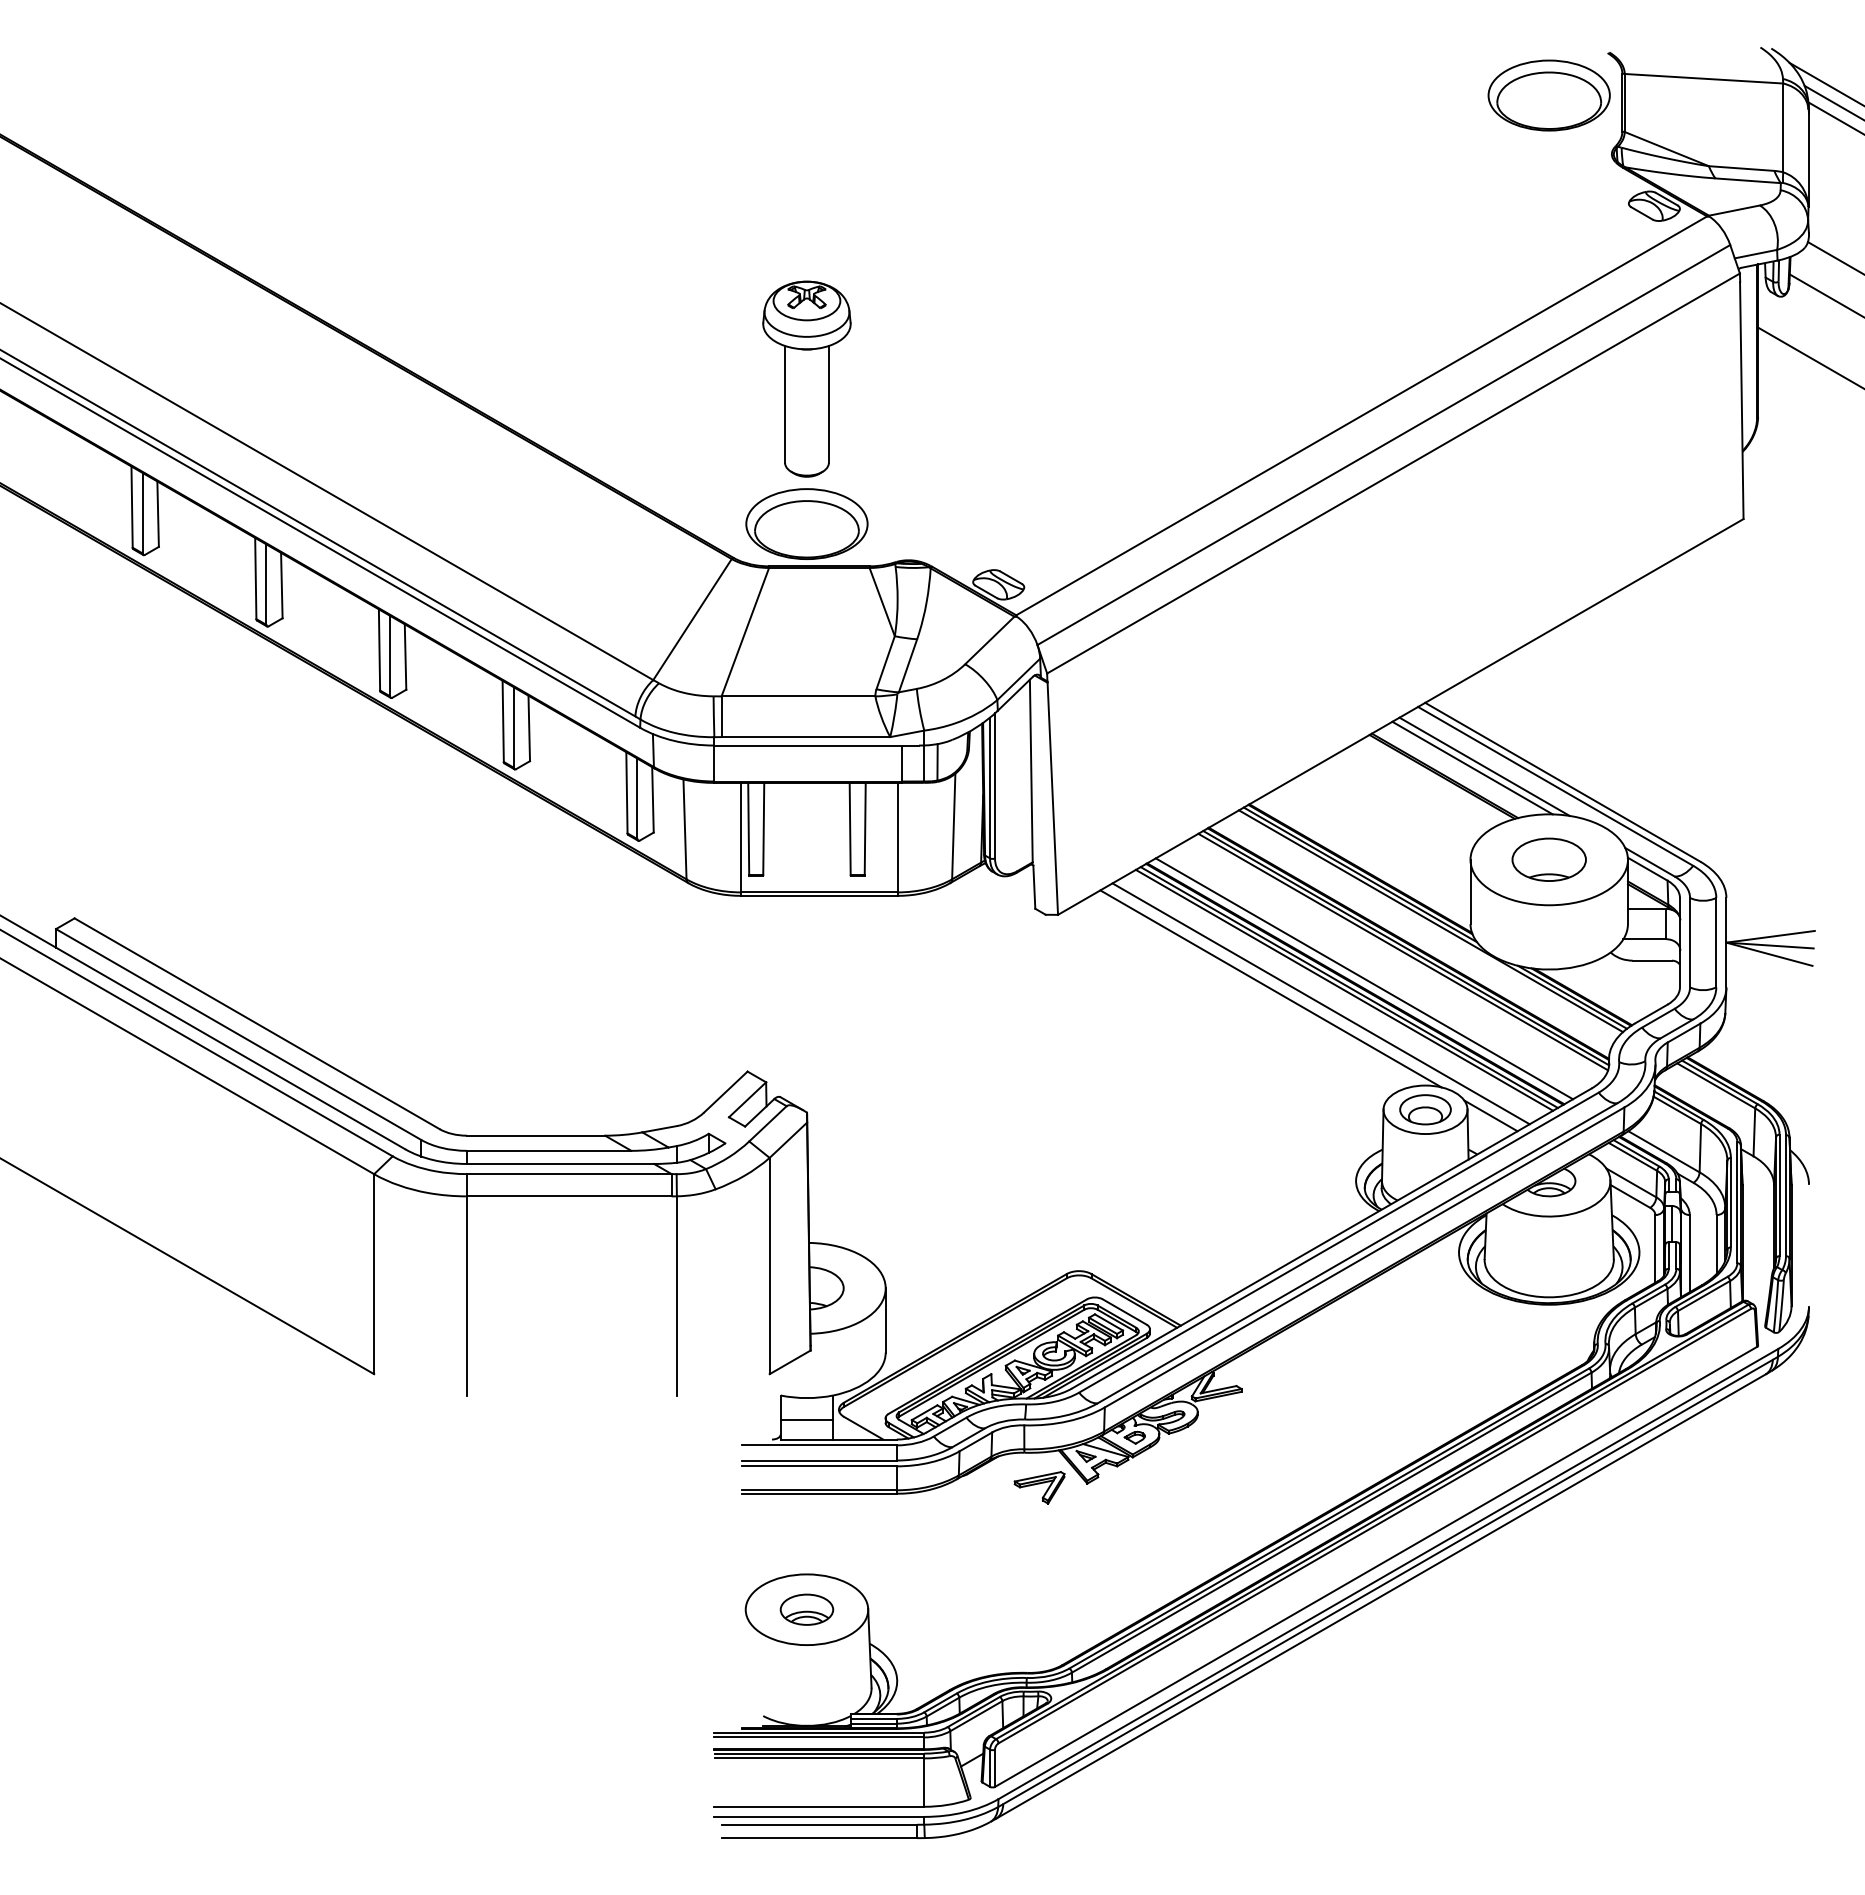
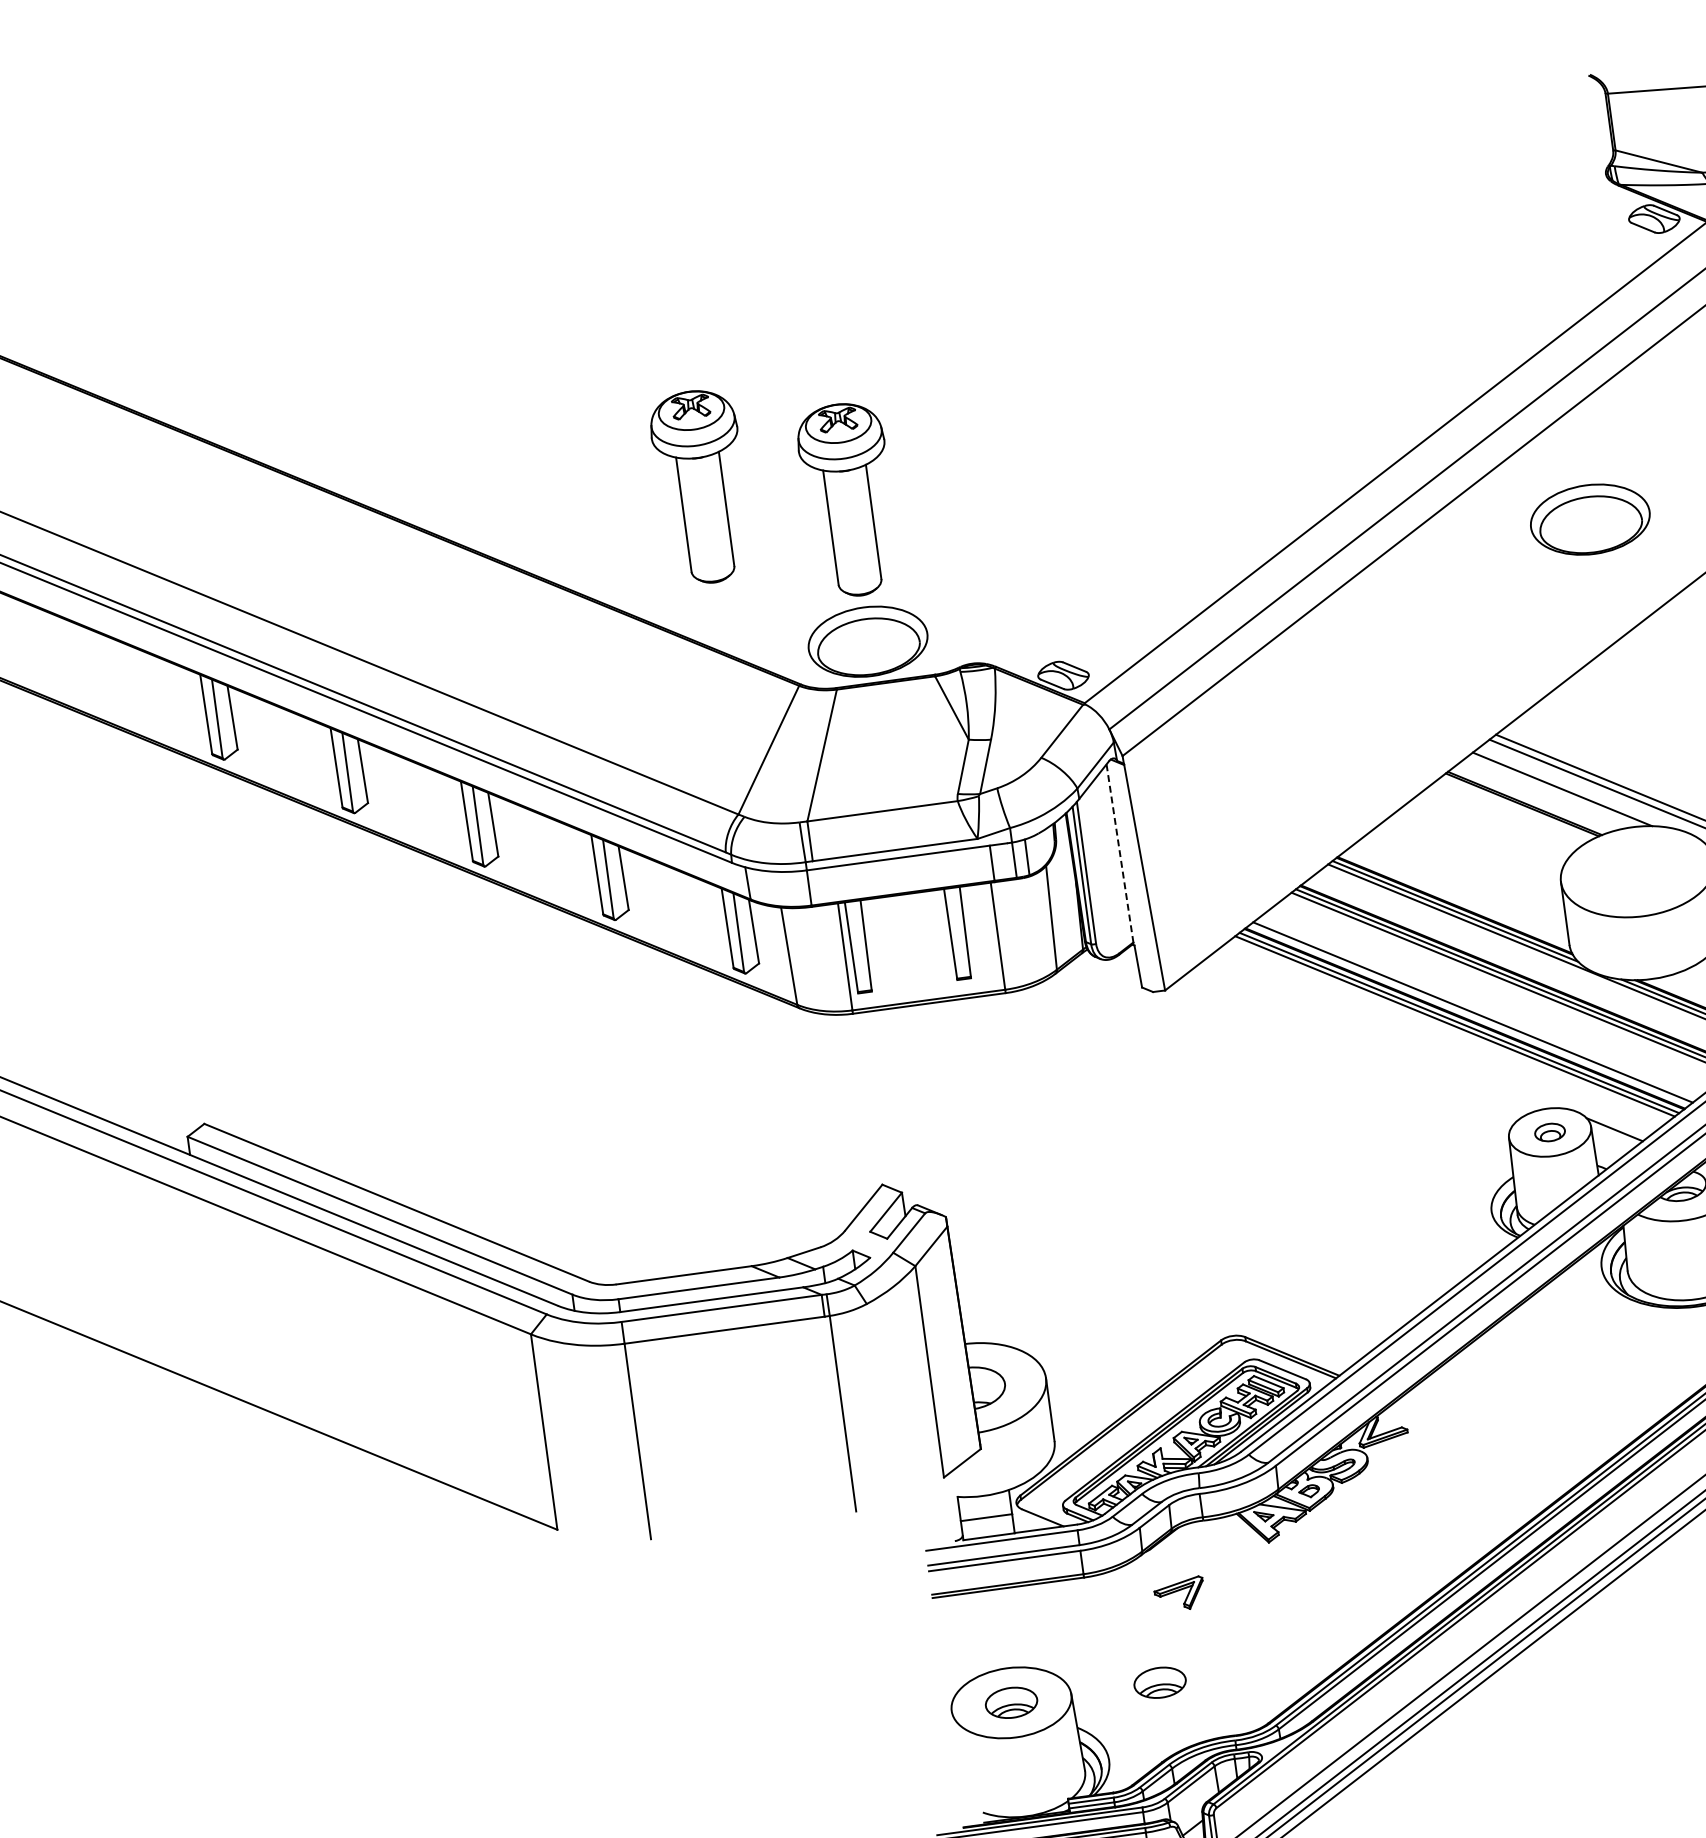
part: (1548, 95) -> (1589, 519), moved
part: (660, 345) -> (701, 486), added
line: (1472, 767) -> (1550, 791), removed
line: (1031, 771) -> (1120, 853), solid -> dashed
part: (1548, 859) -> (1637, 871), removed
line: (1270, 988) -> (1382, 1034), removed
line: (1320, 1003) -> (1433, 1042), removed
part: (1425, 1109) -> (1550, 1132), size x0.6
part: (1039, 1487) -> (1179, 1594), moved
part: (958, 1609) -> (1159, 1682), added

